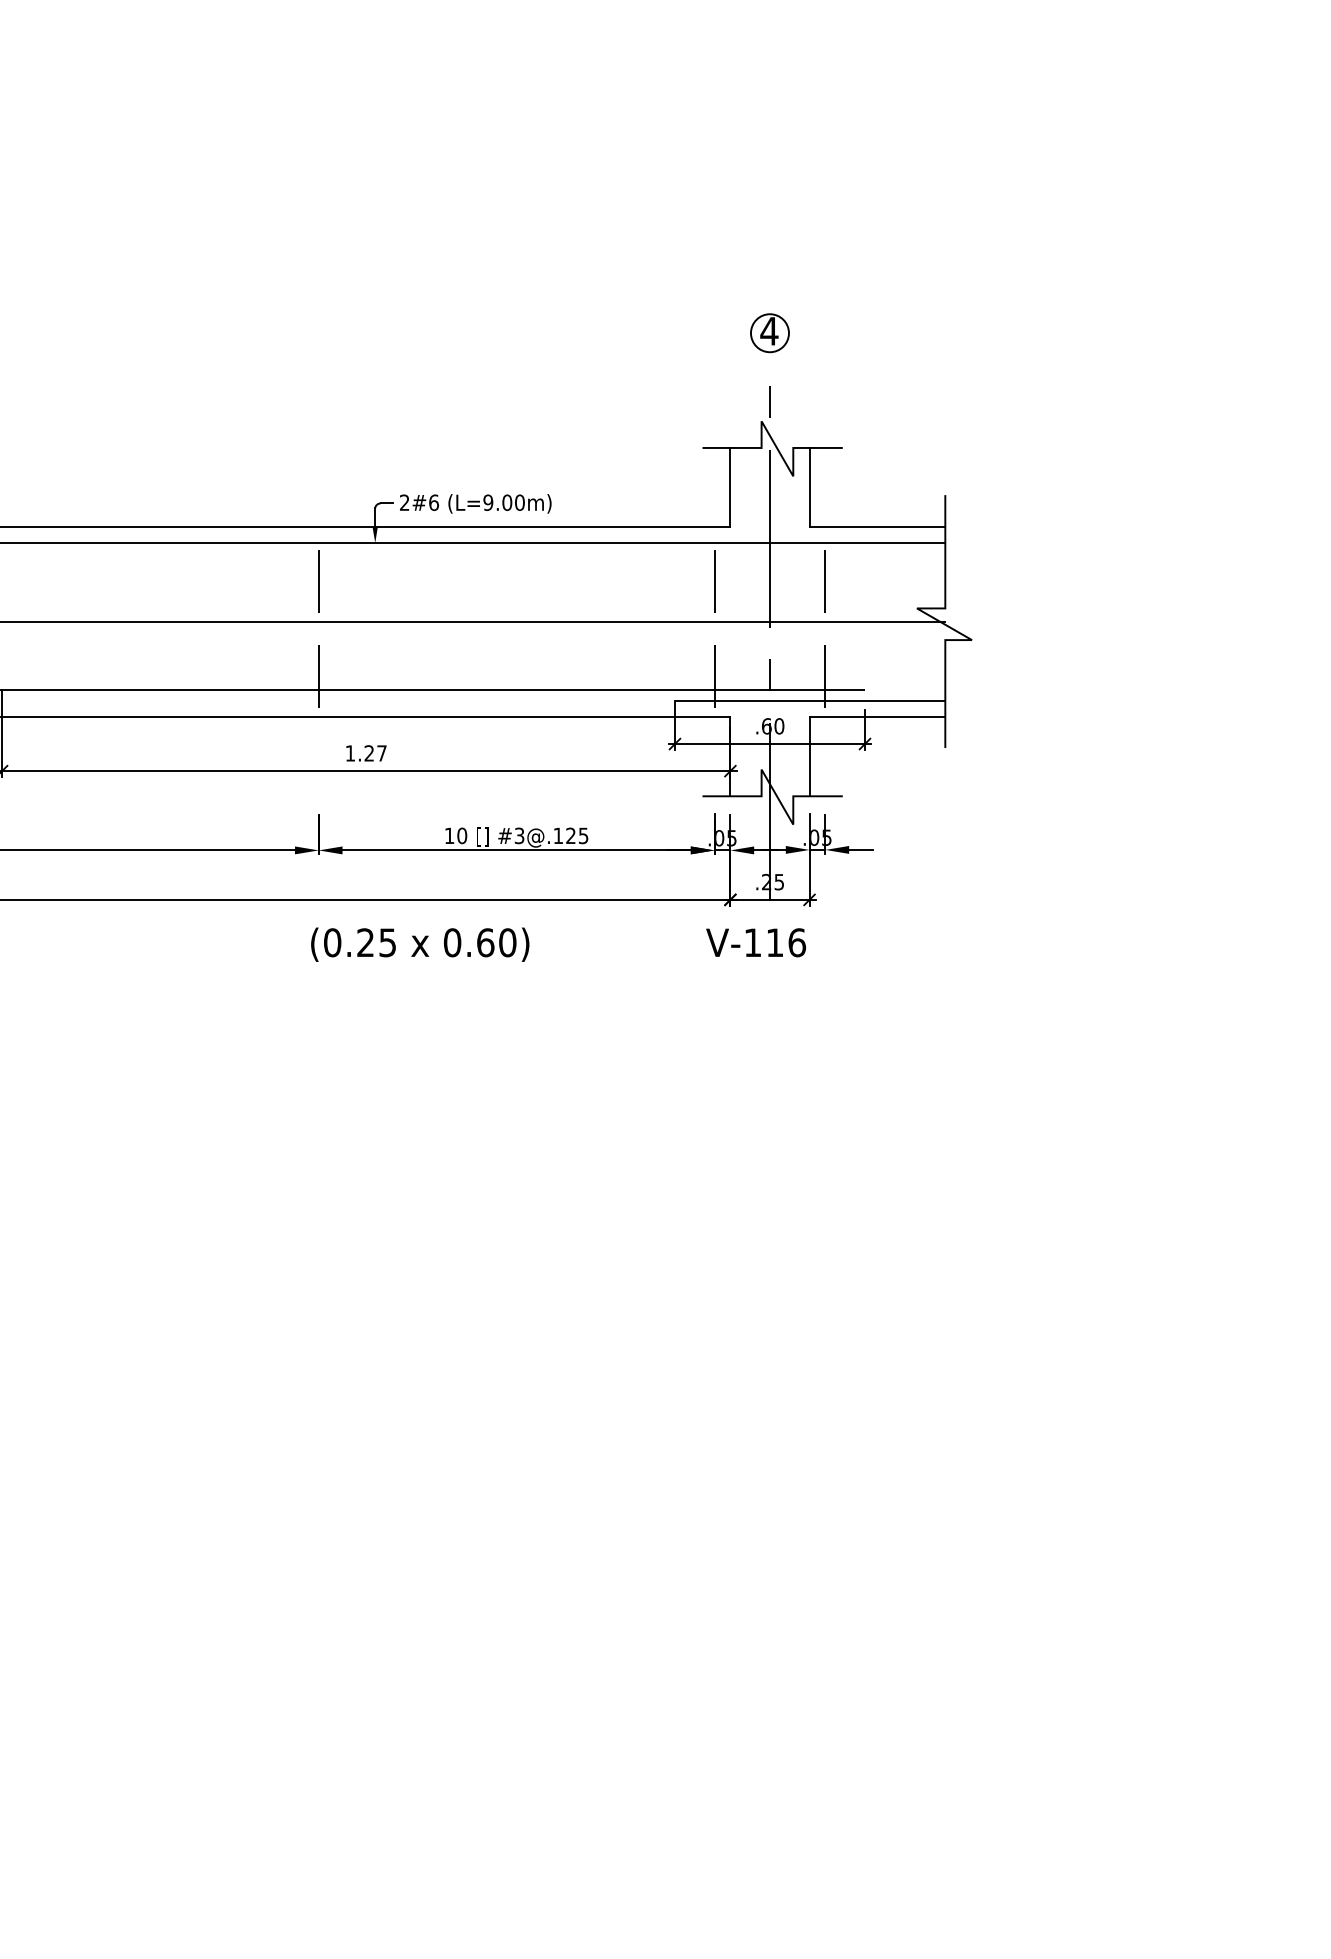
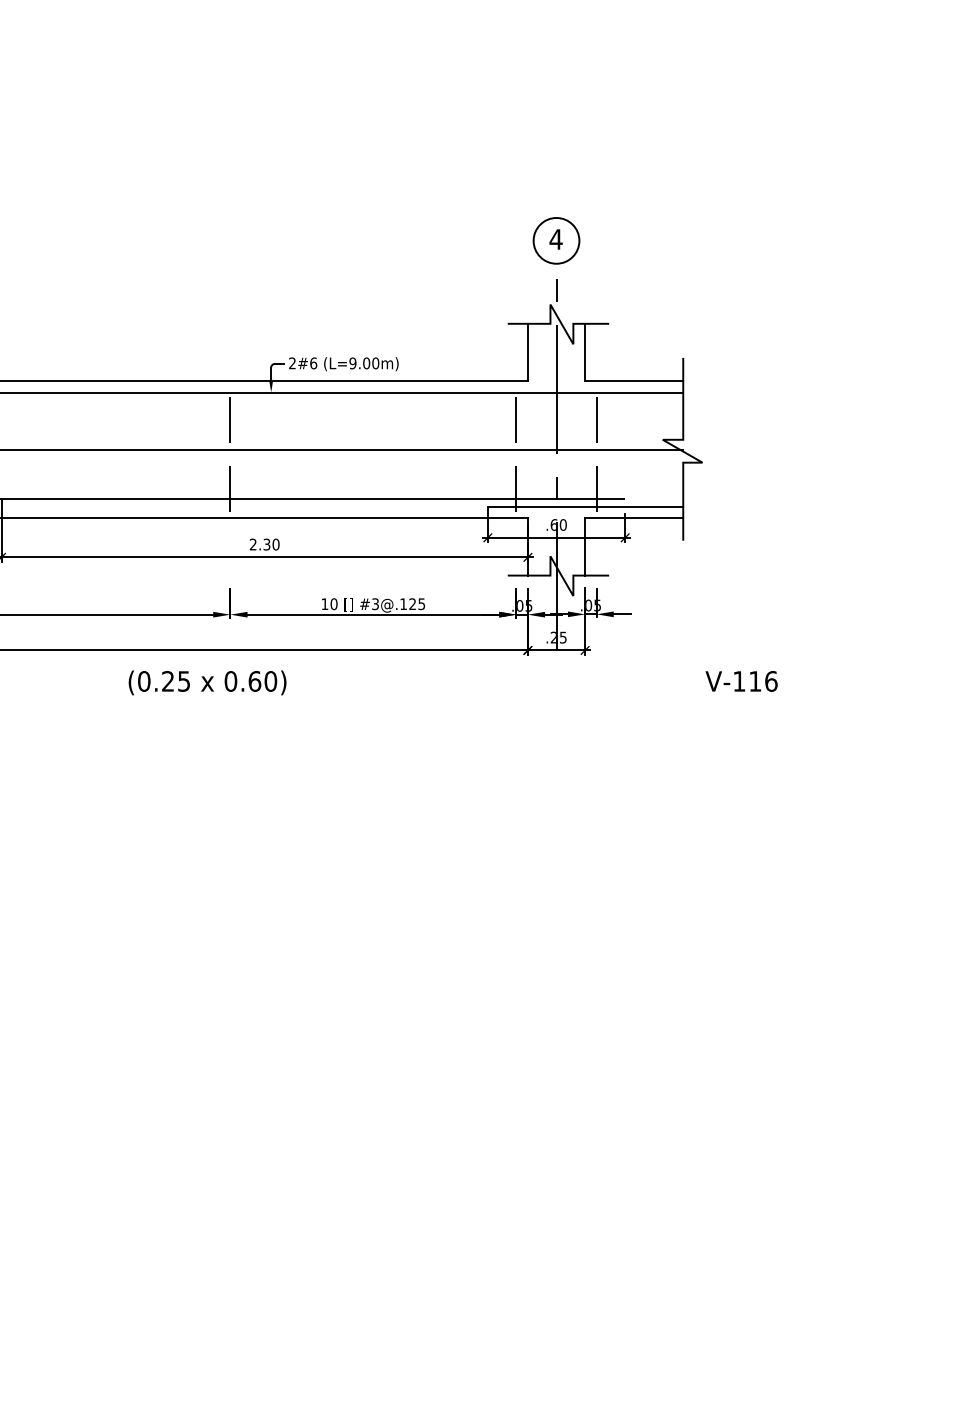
circle: (769, 332) -> (556, 240), size x1.67
text: (365, 753) -> (264, 544), 1.27 -> 2.30
text: (755, 942) -> (741, 681), moved
text: (420, 944) -> (207, 682), moved

